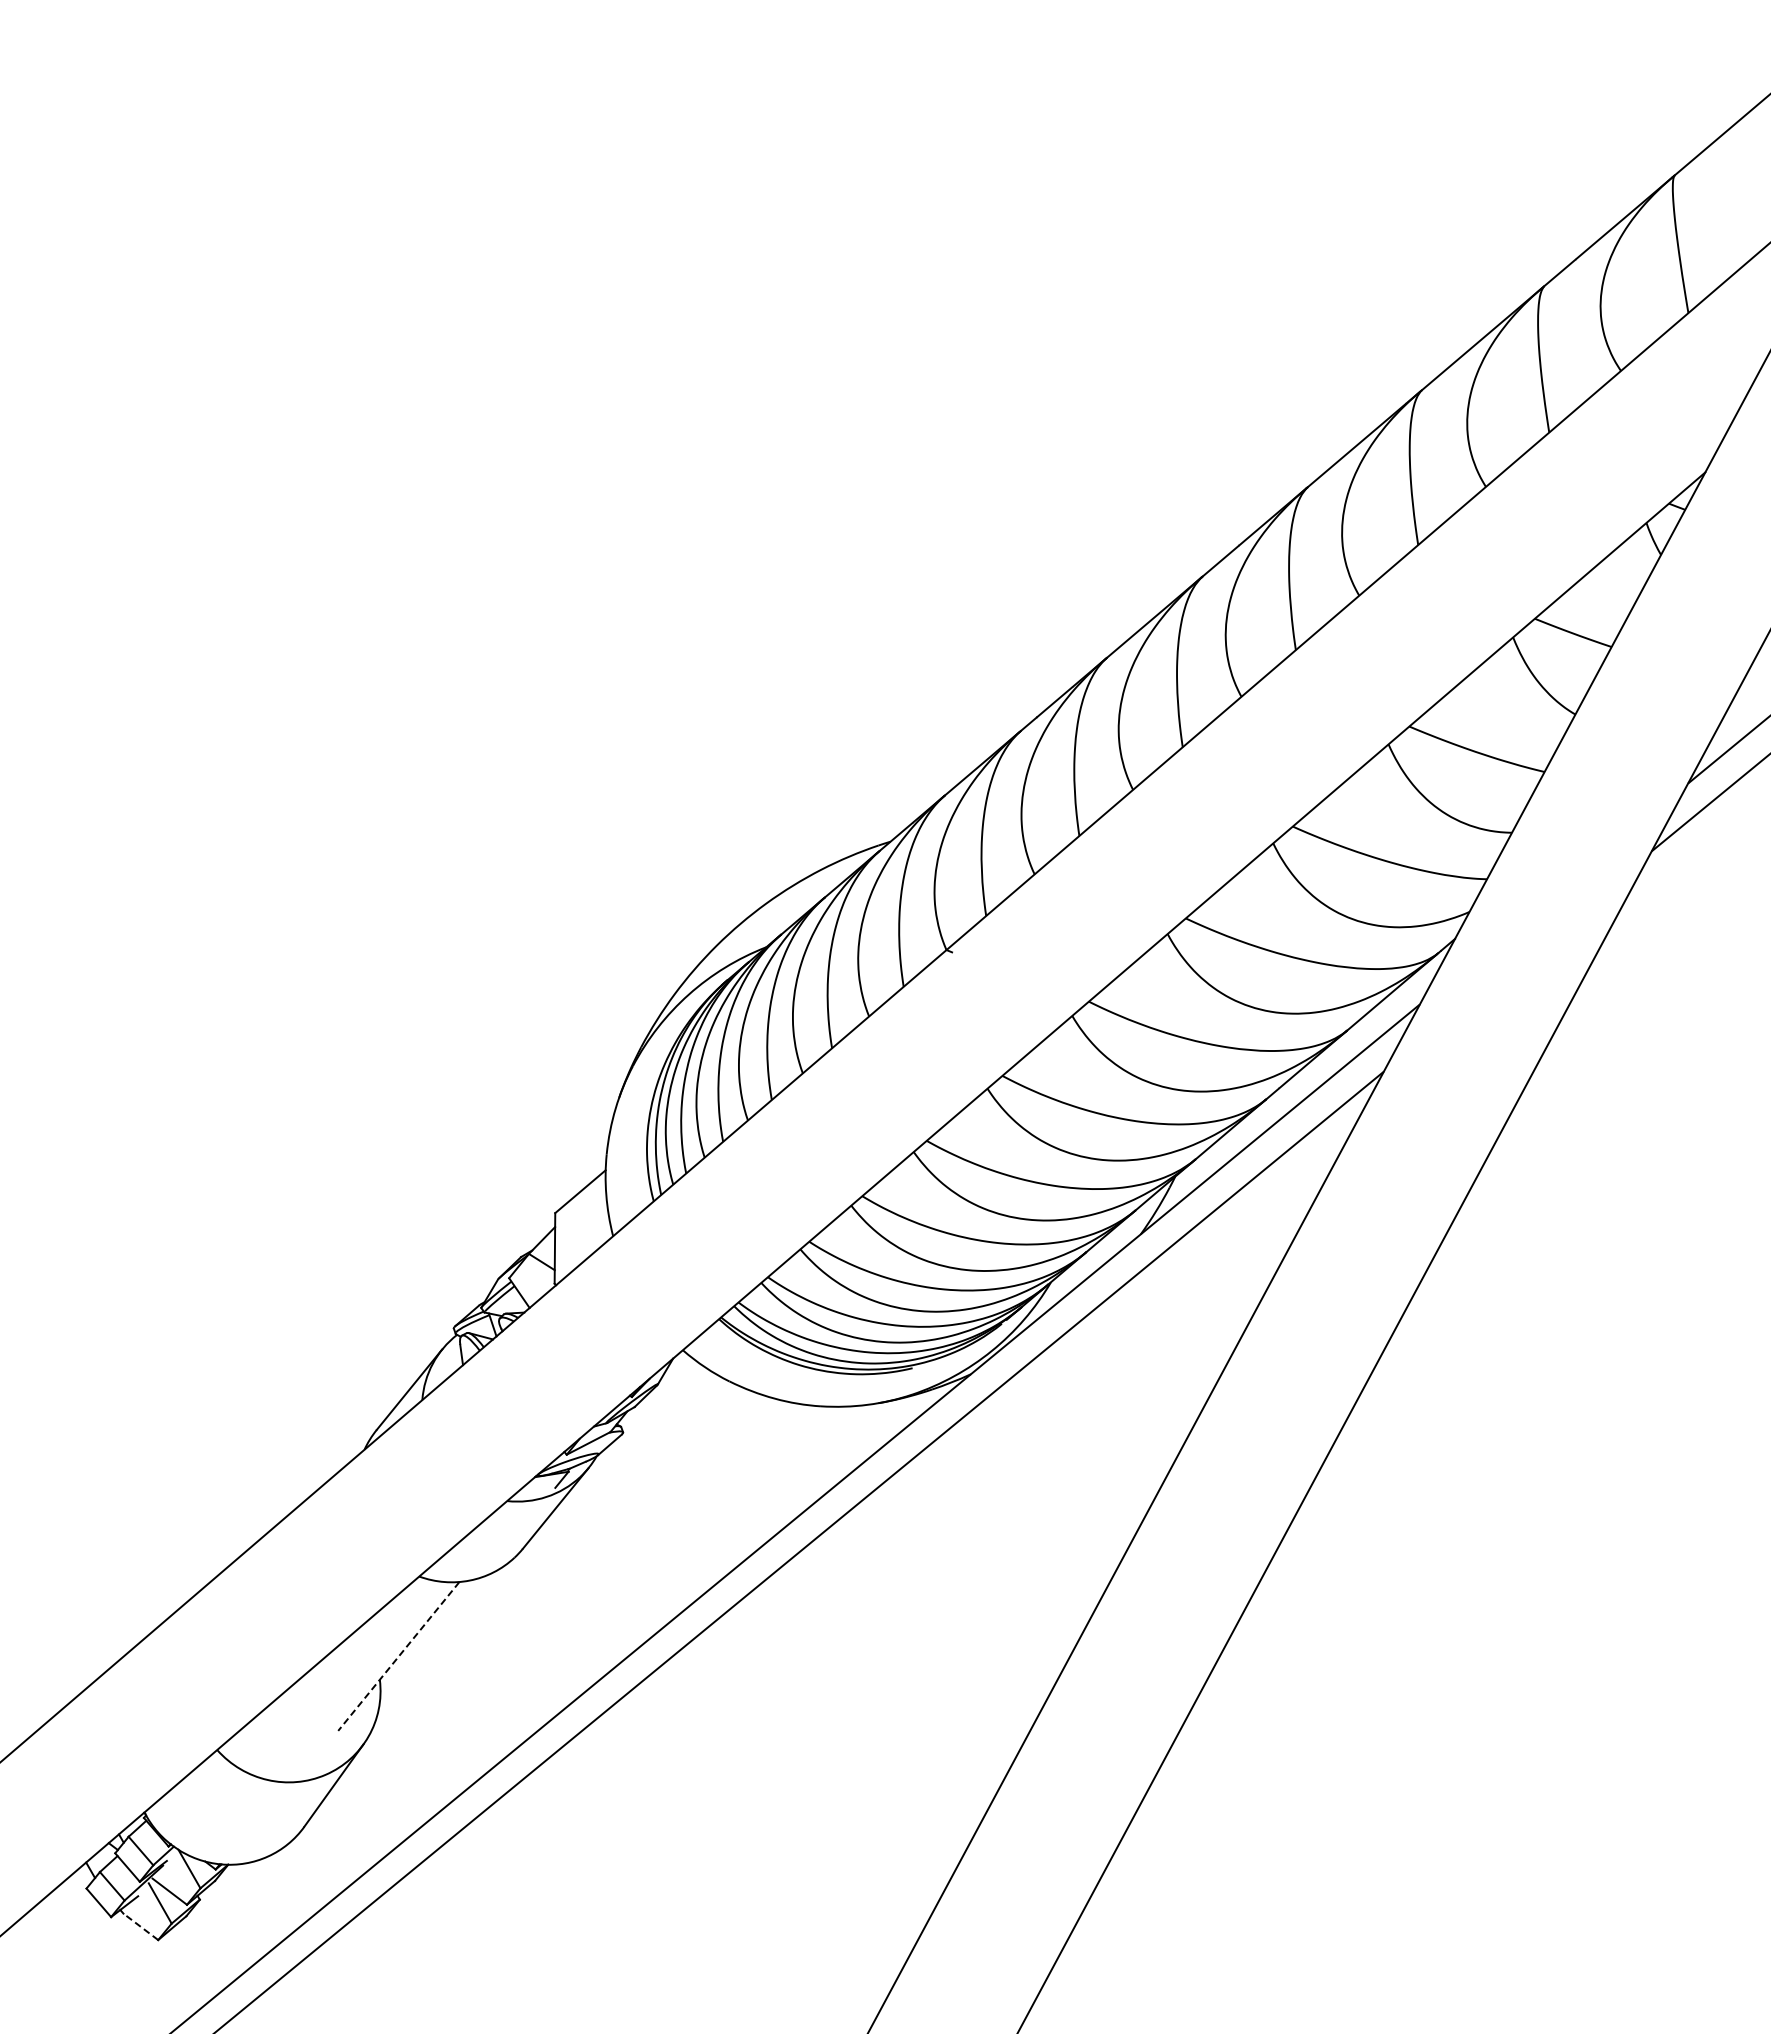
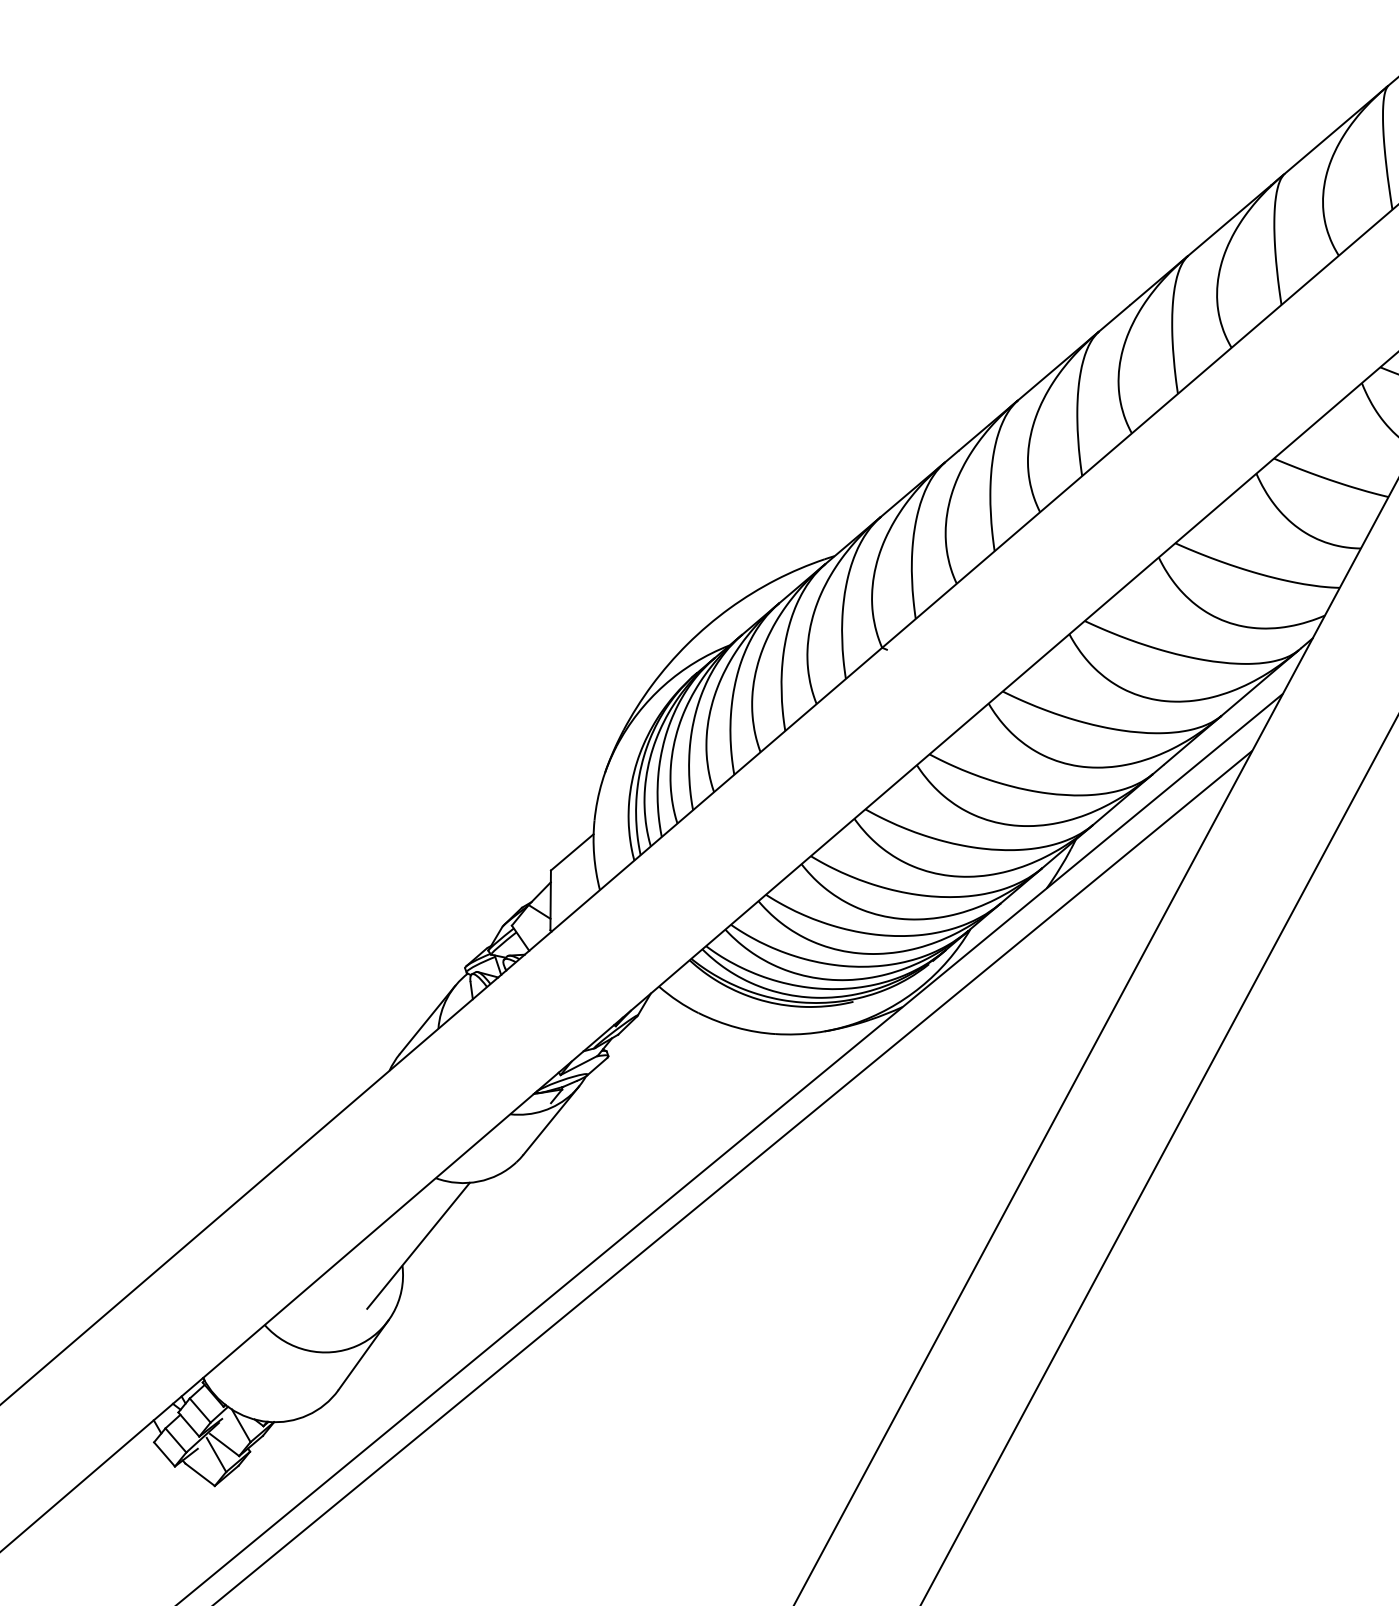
line: (398, 1656) -> (418, 1245), dashed -> solid
line: (140, 1926) -> (199, 1474), dashed -> solid

